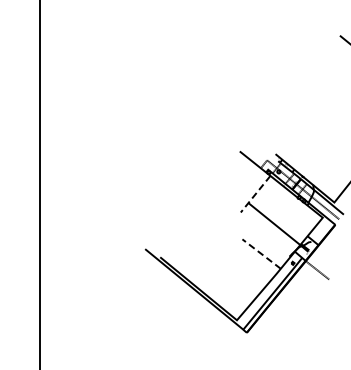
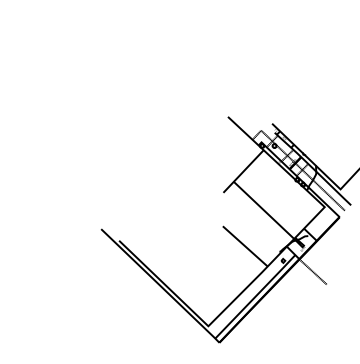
line: (255, 194) -> (243, 171), dashed -> solid
line: (261, 253) -> (245, 245), dashed -> solid

